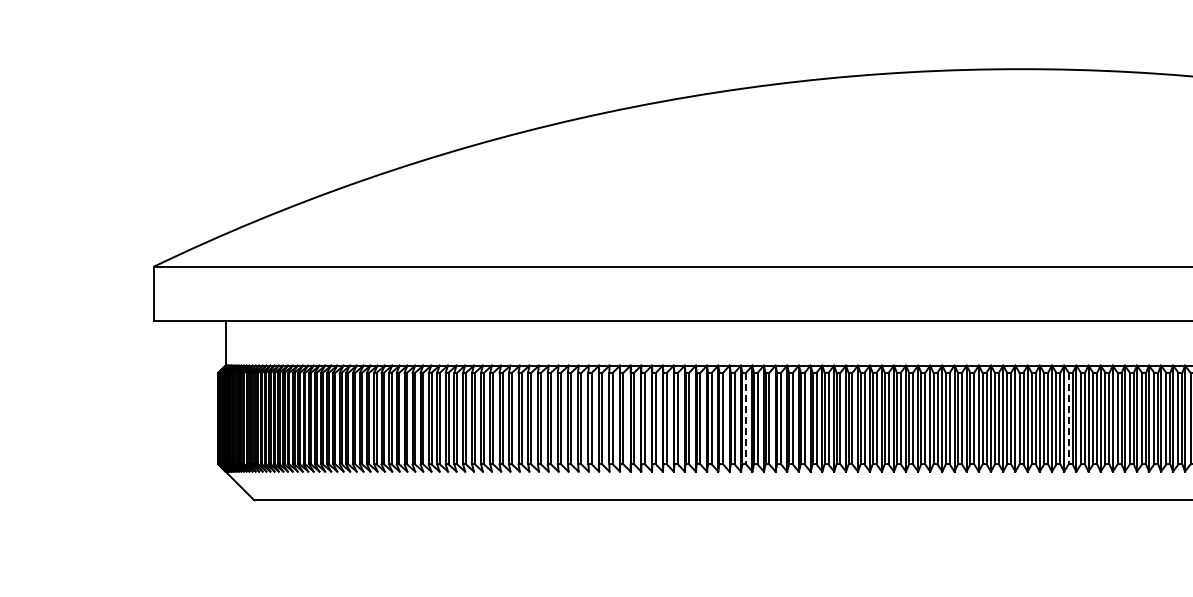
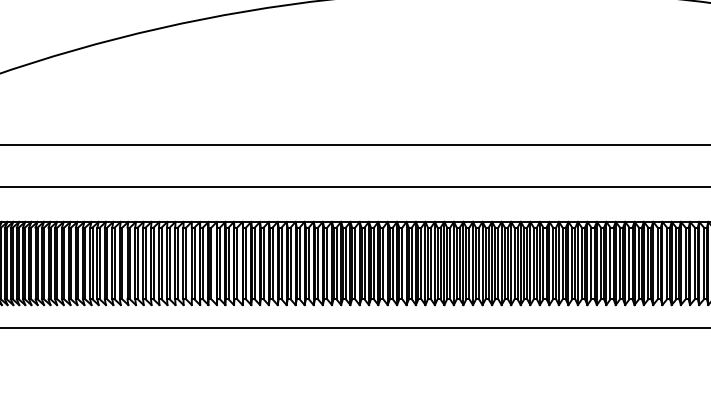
line: (746, 418) -> (290, 263), dashed -> solid
line: (1068, 418) -> (543, 263), dashed -> solid

